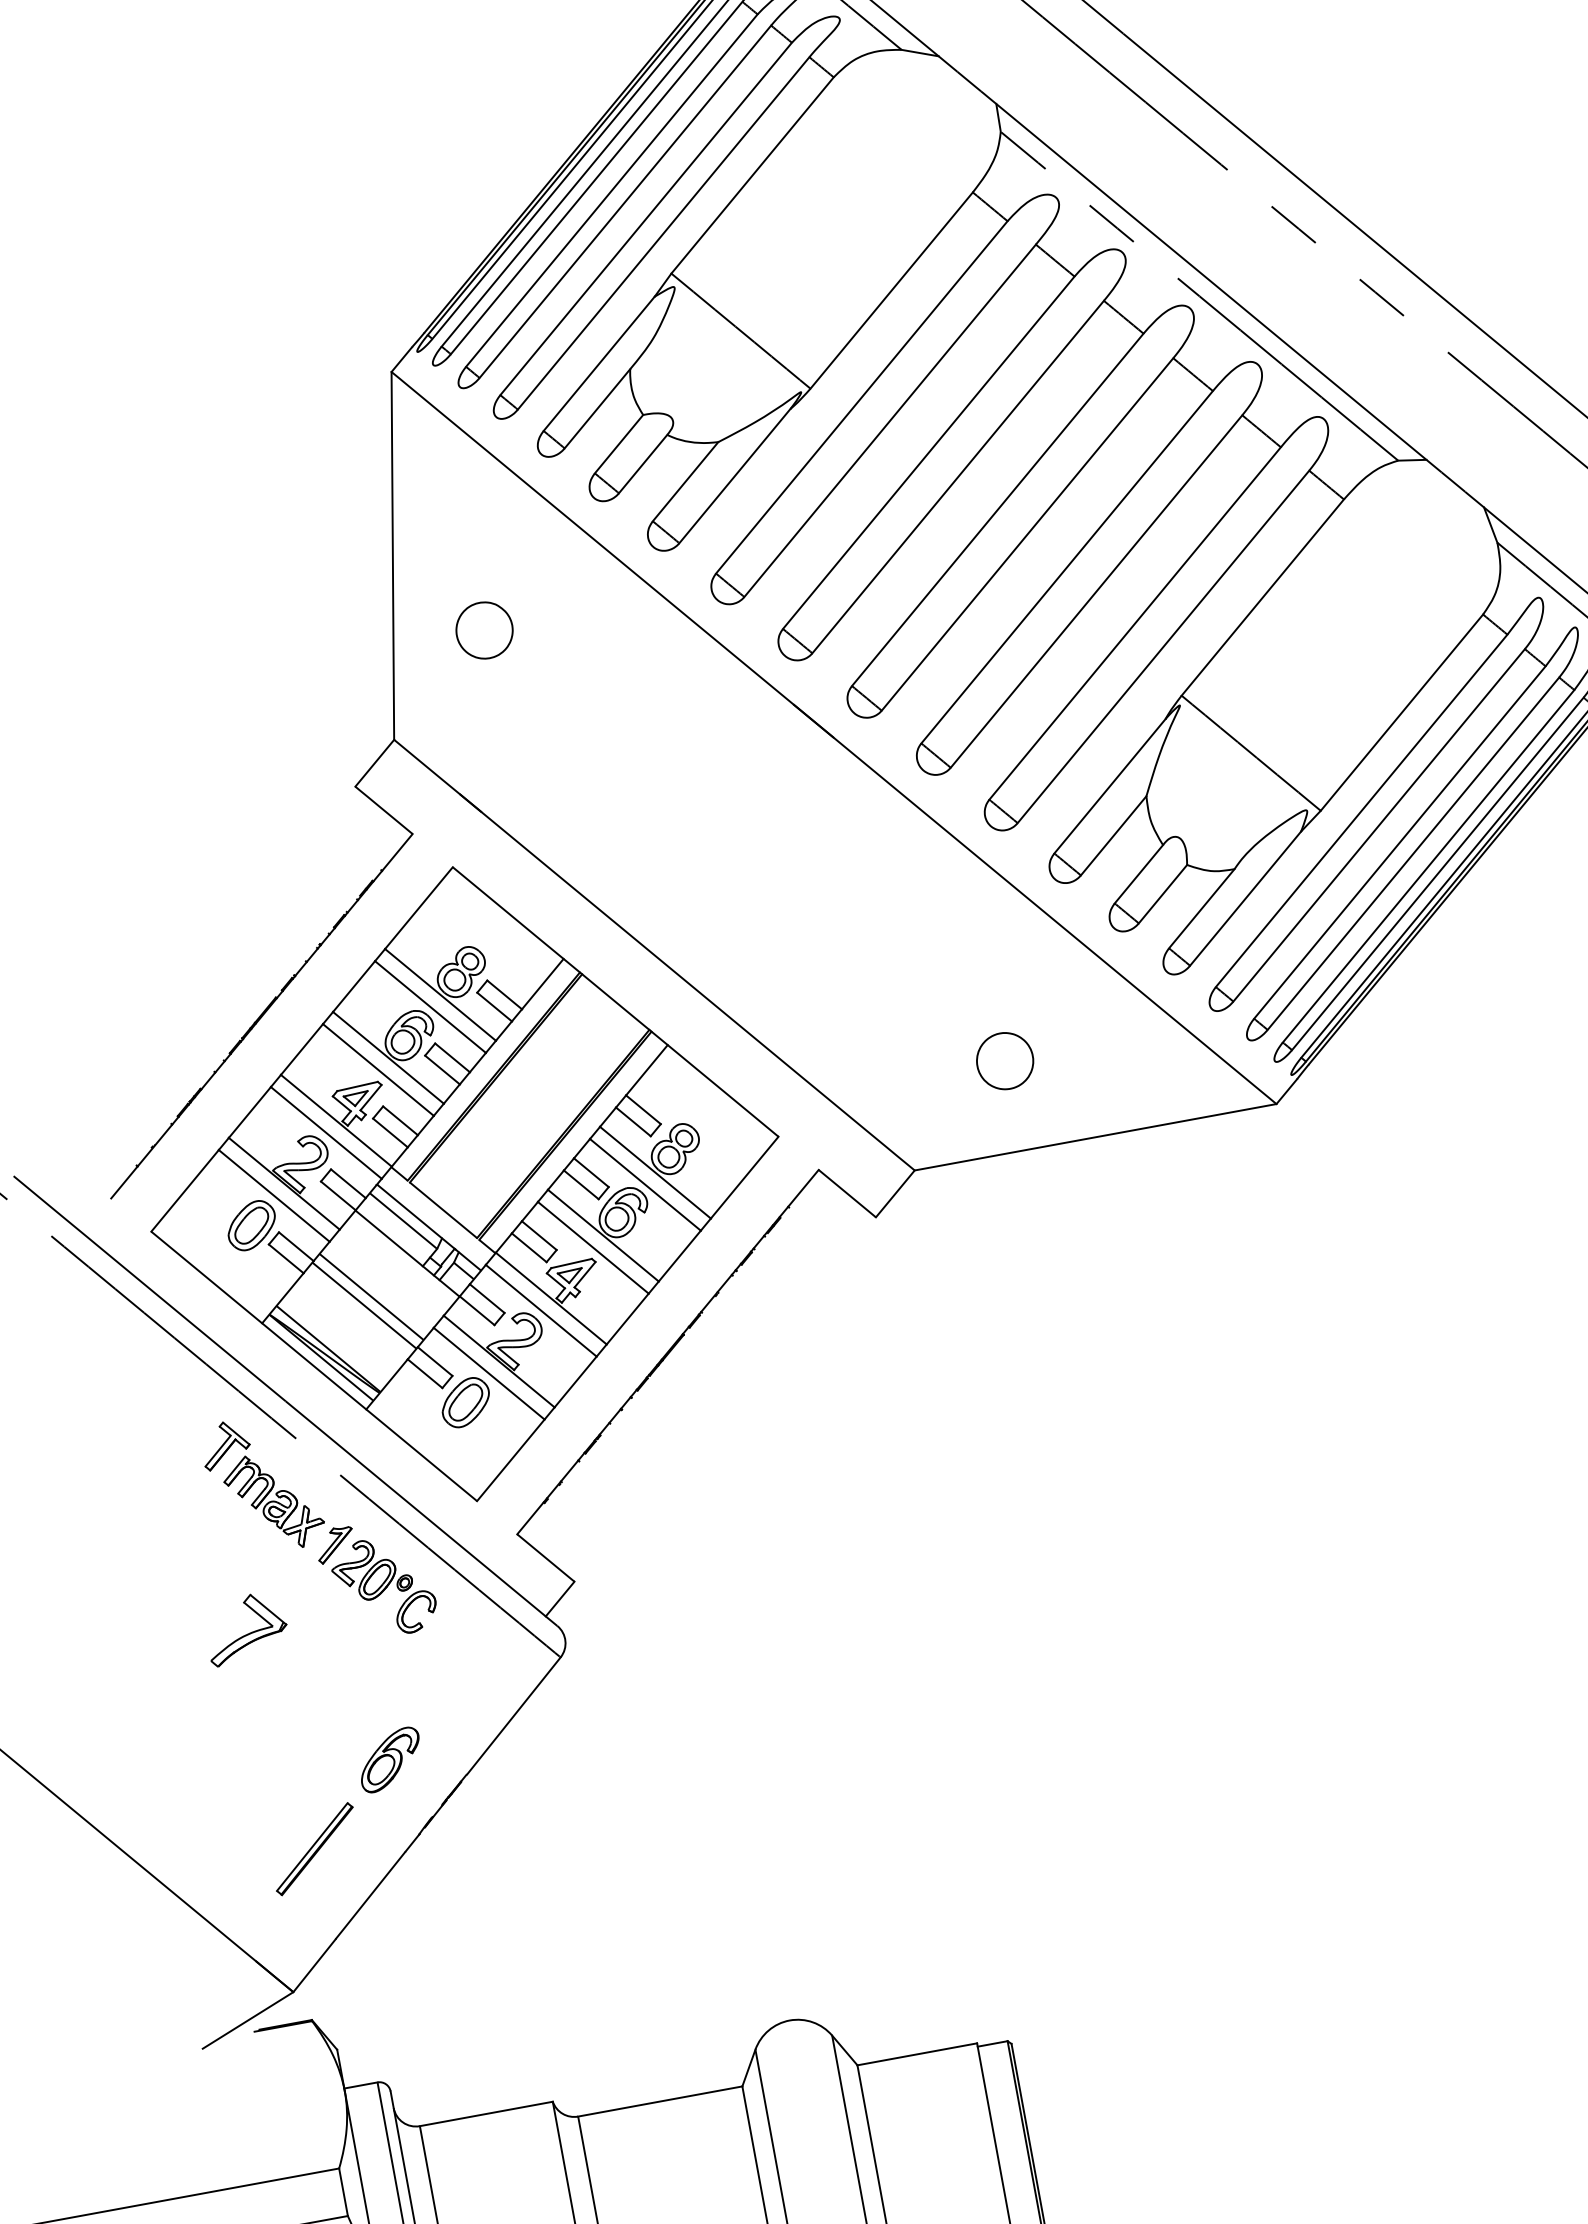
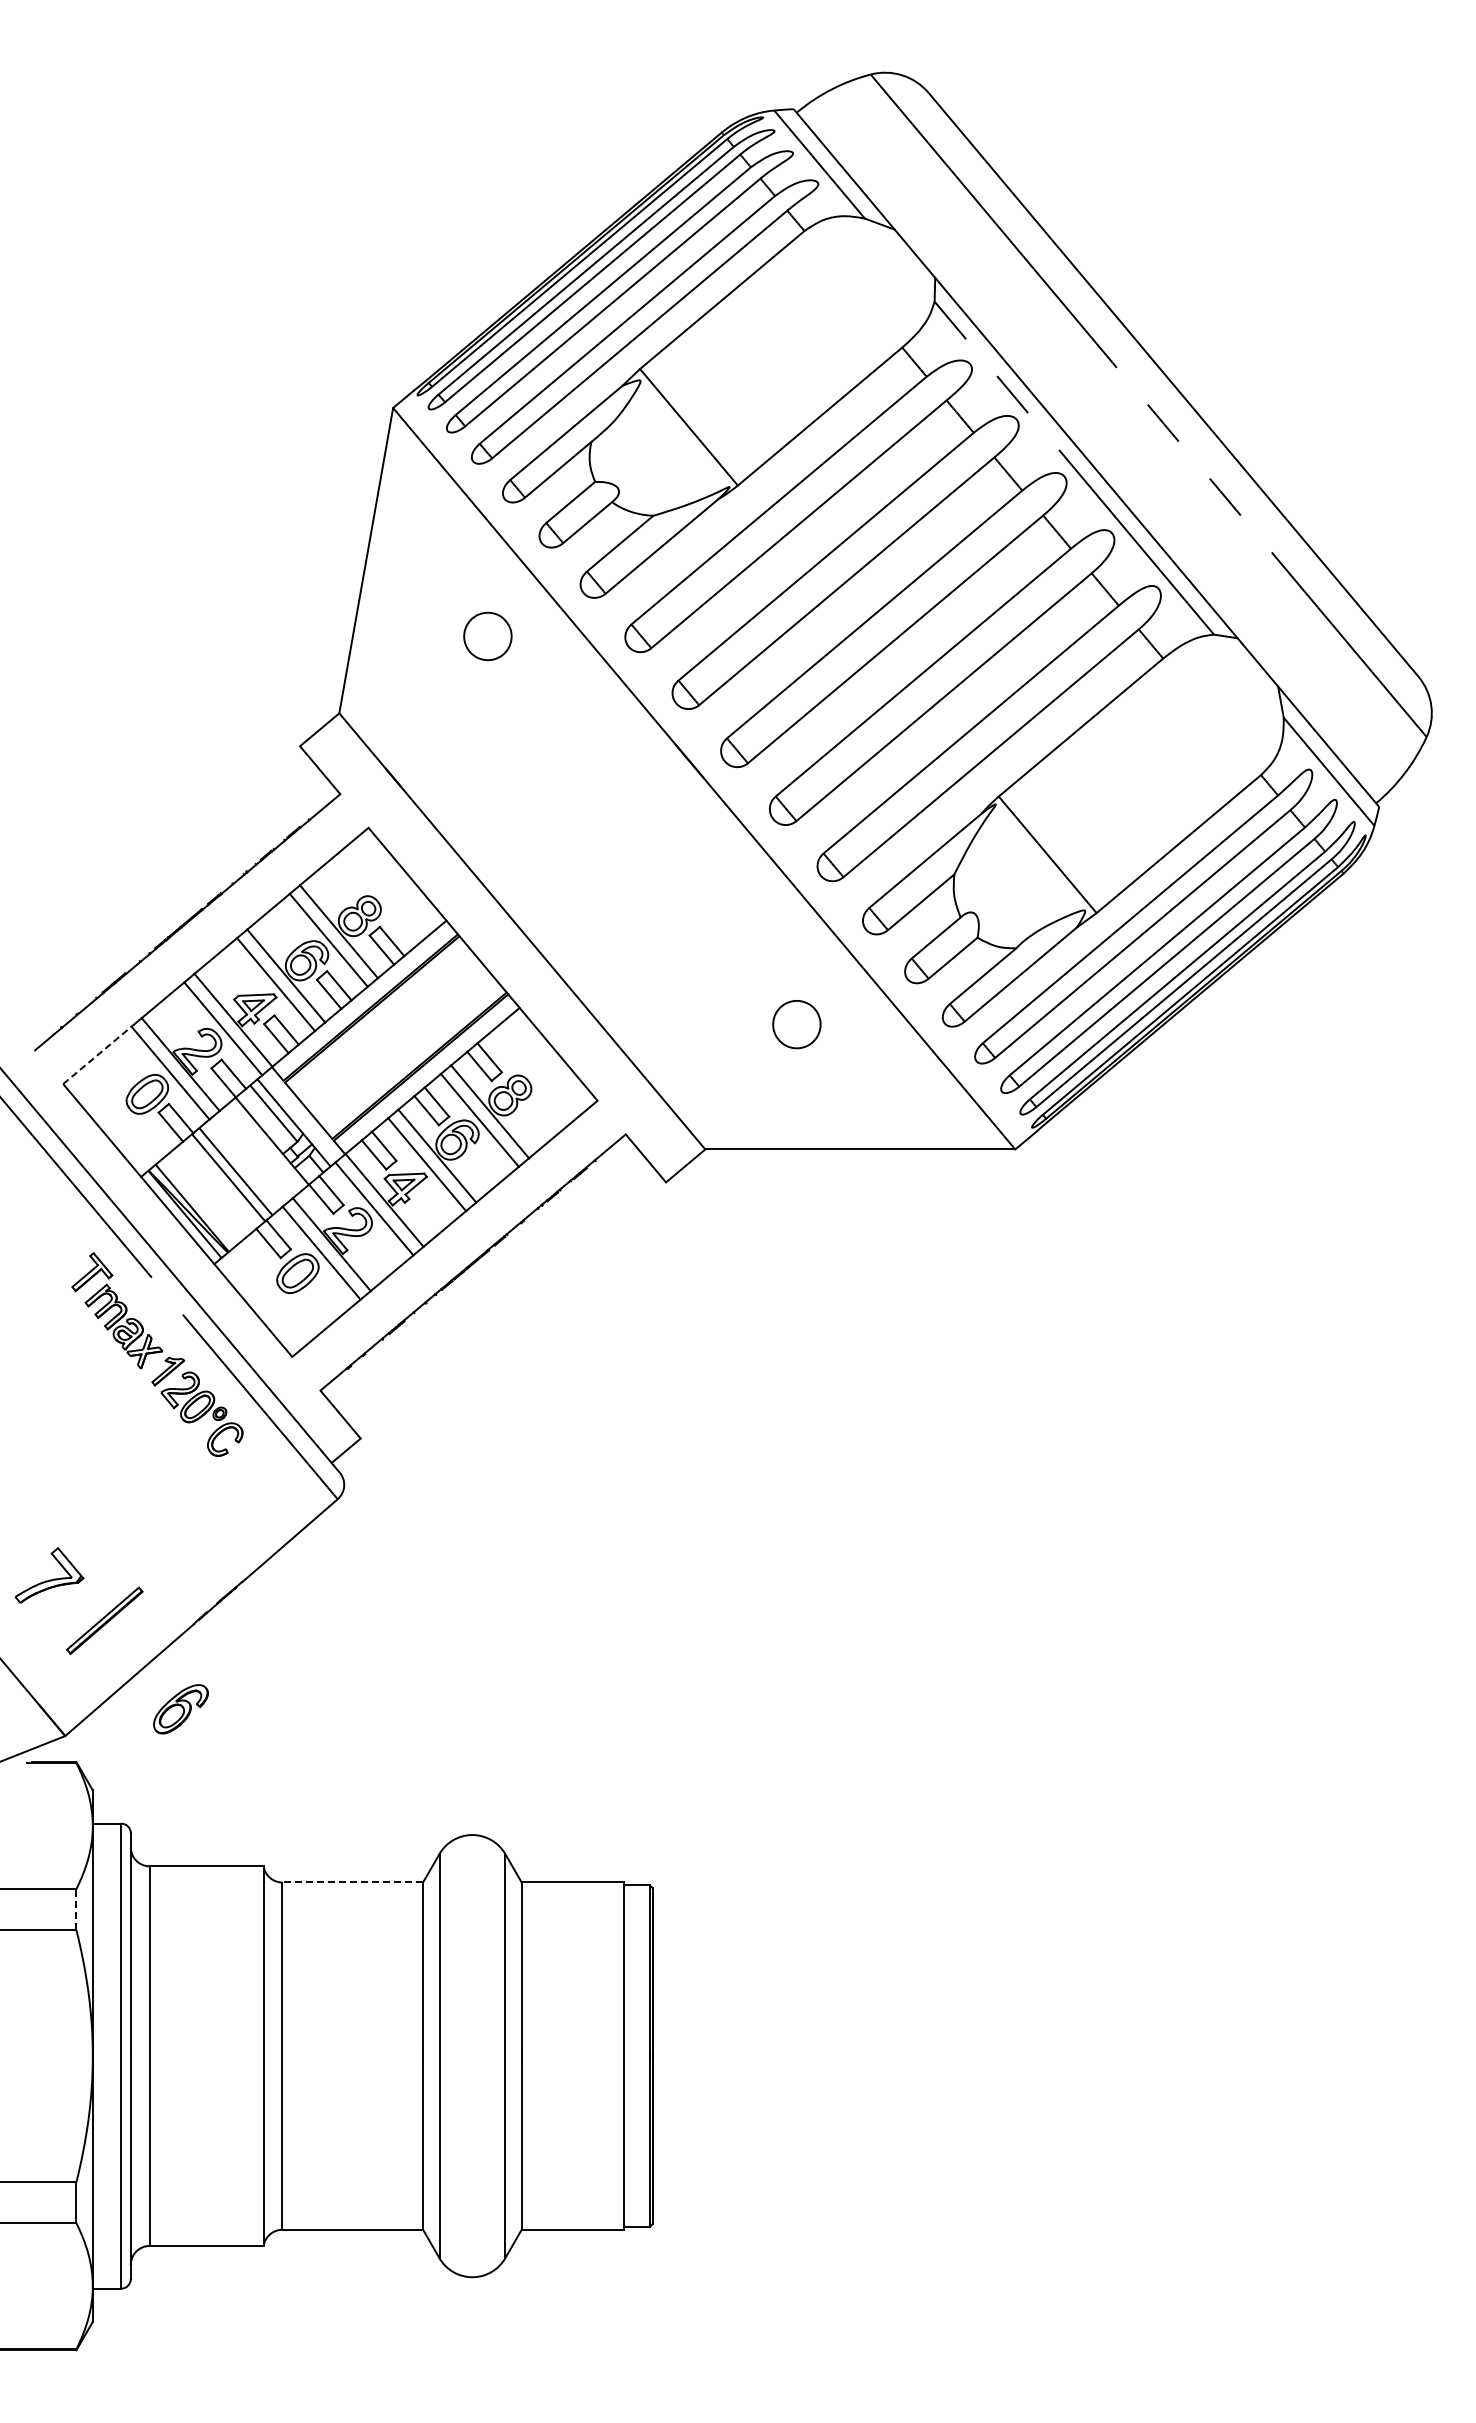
part: (484, 630) -> (487, 636), moved
part: (1004, 1061) -> (796, 1024), moved
line: (185, 1191) -> (97, 1055), solid -> dashed
part: (246, 1628) -> (49, 1575), moved
part: (389, 1760) -> (180, 1709), moved
line: (659, 2101) -> (352, 1882), solid -> dashed
line: (343, 2192) -> (76, 1909), solid -> dashed

